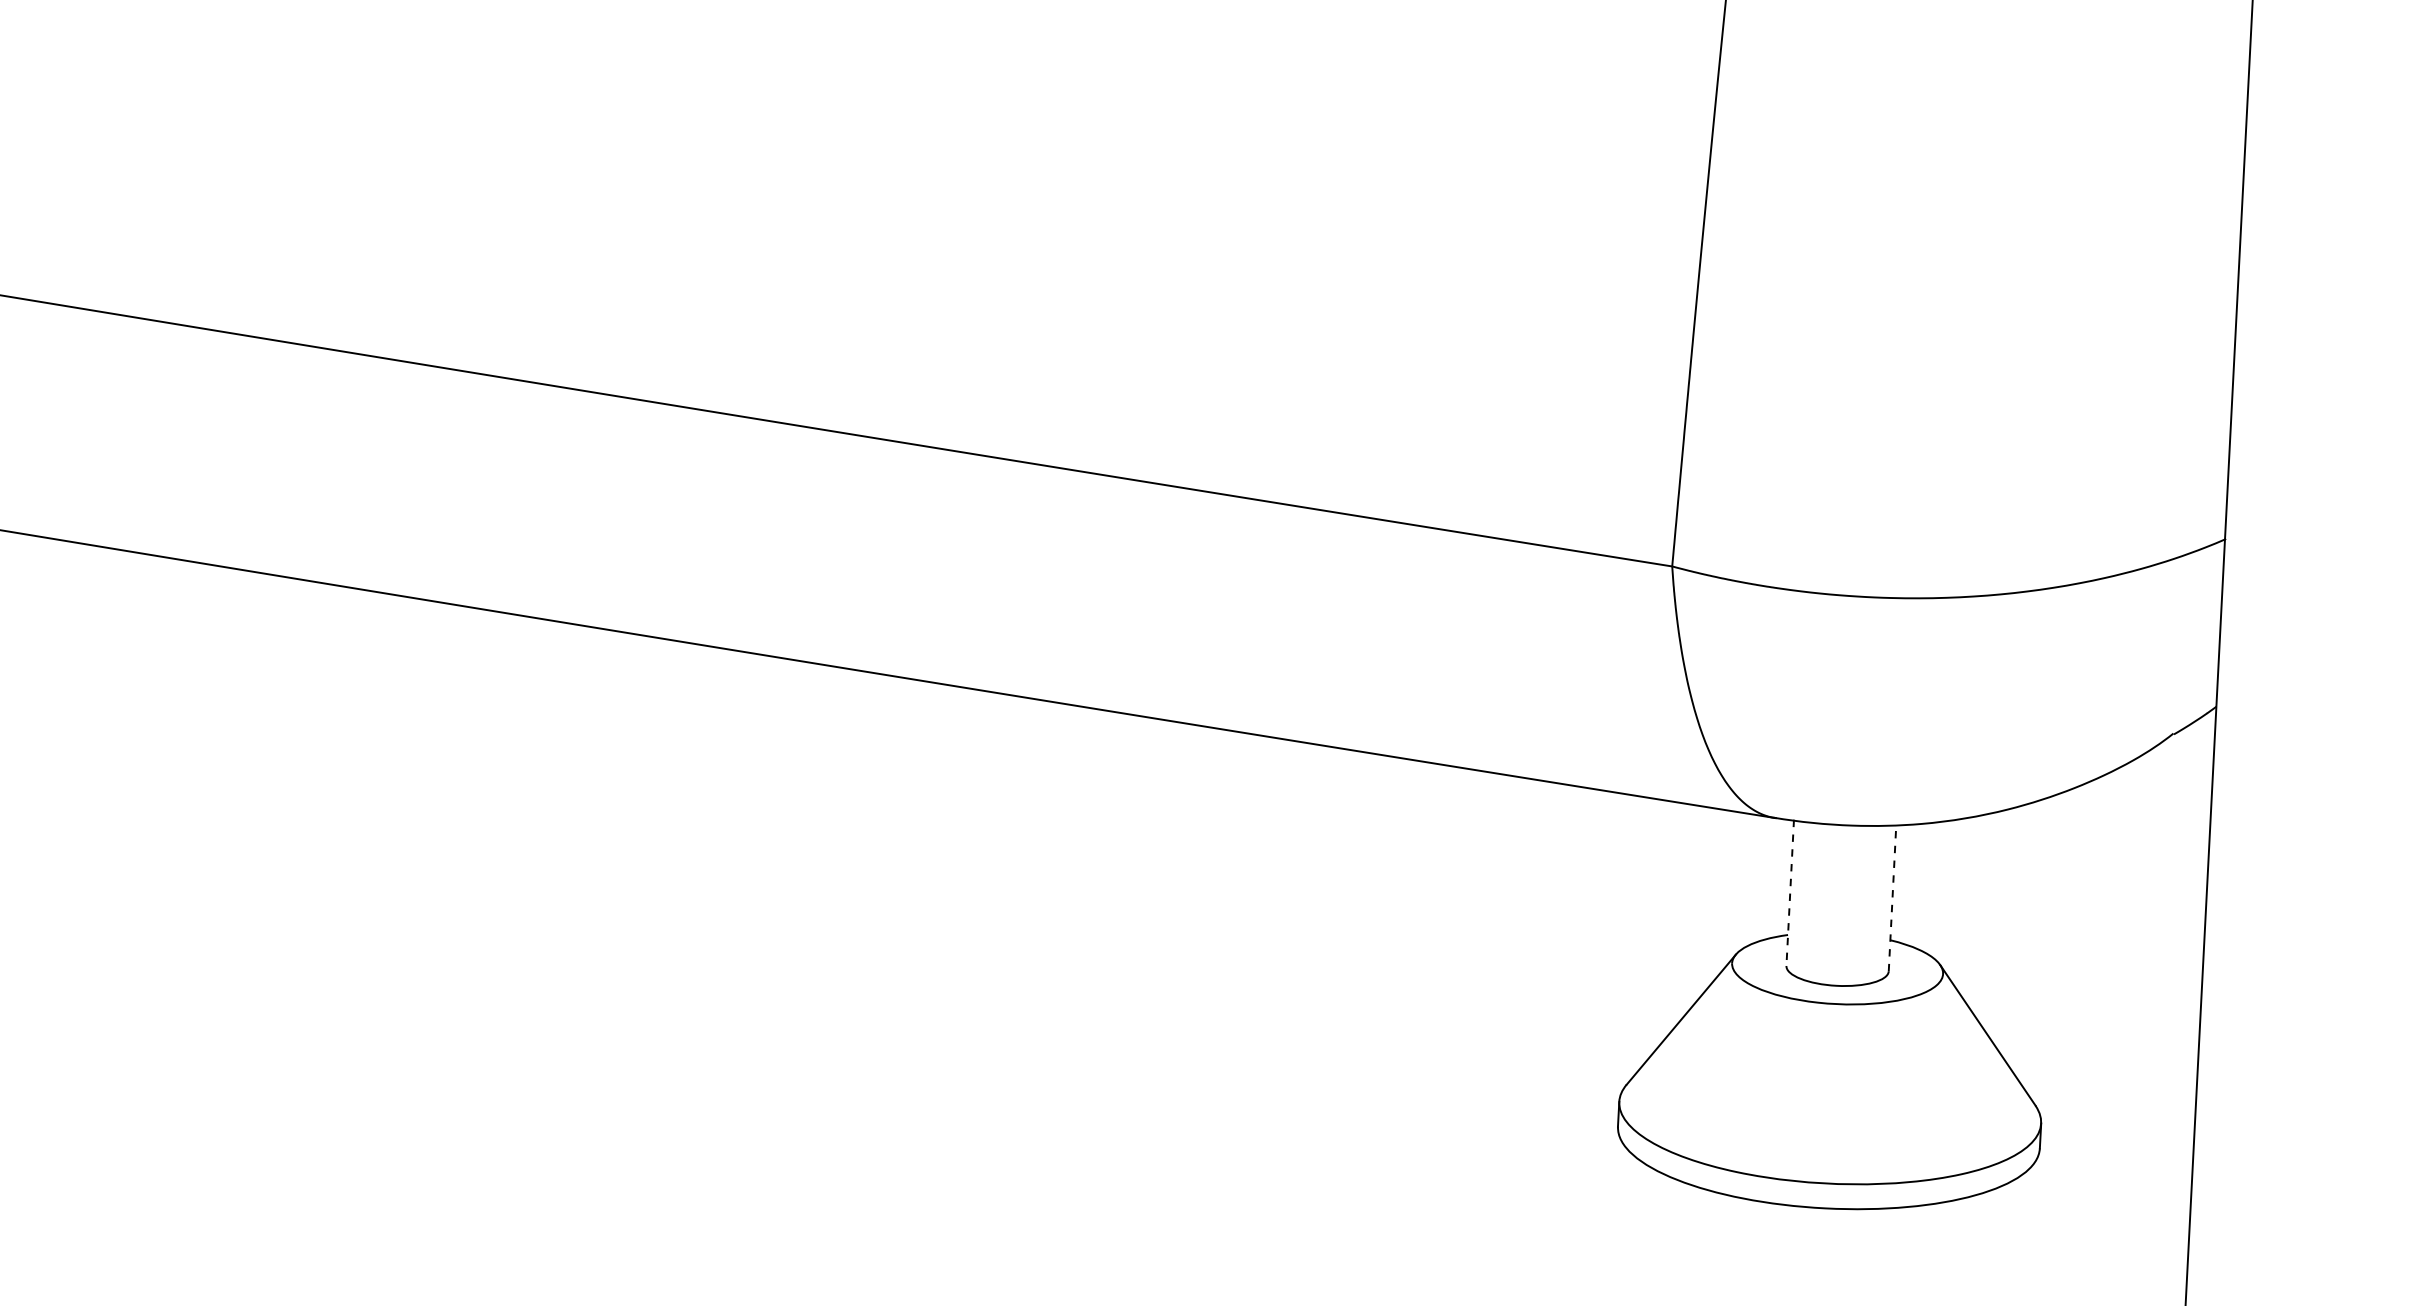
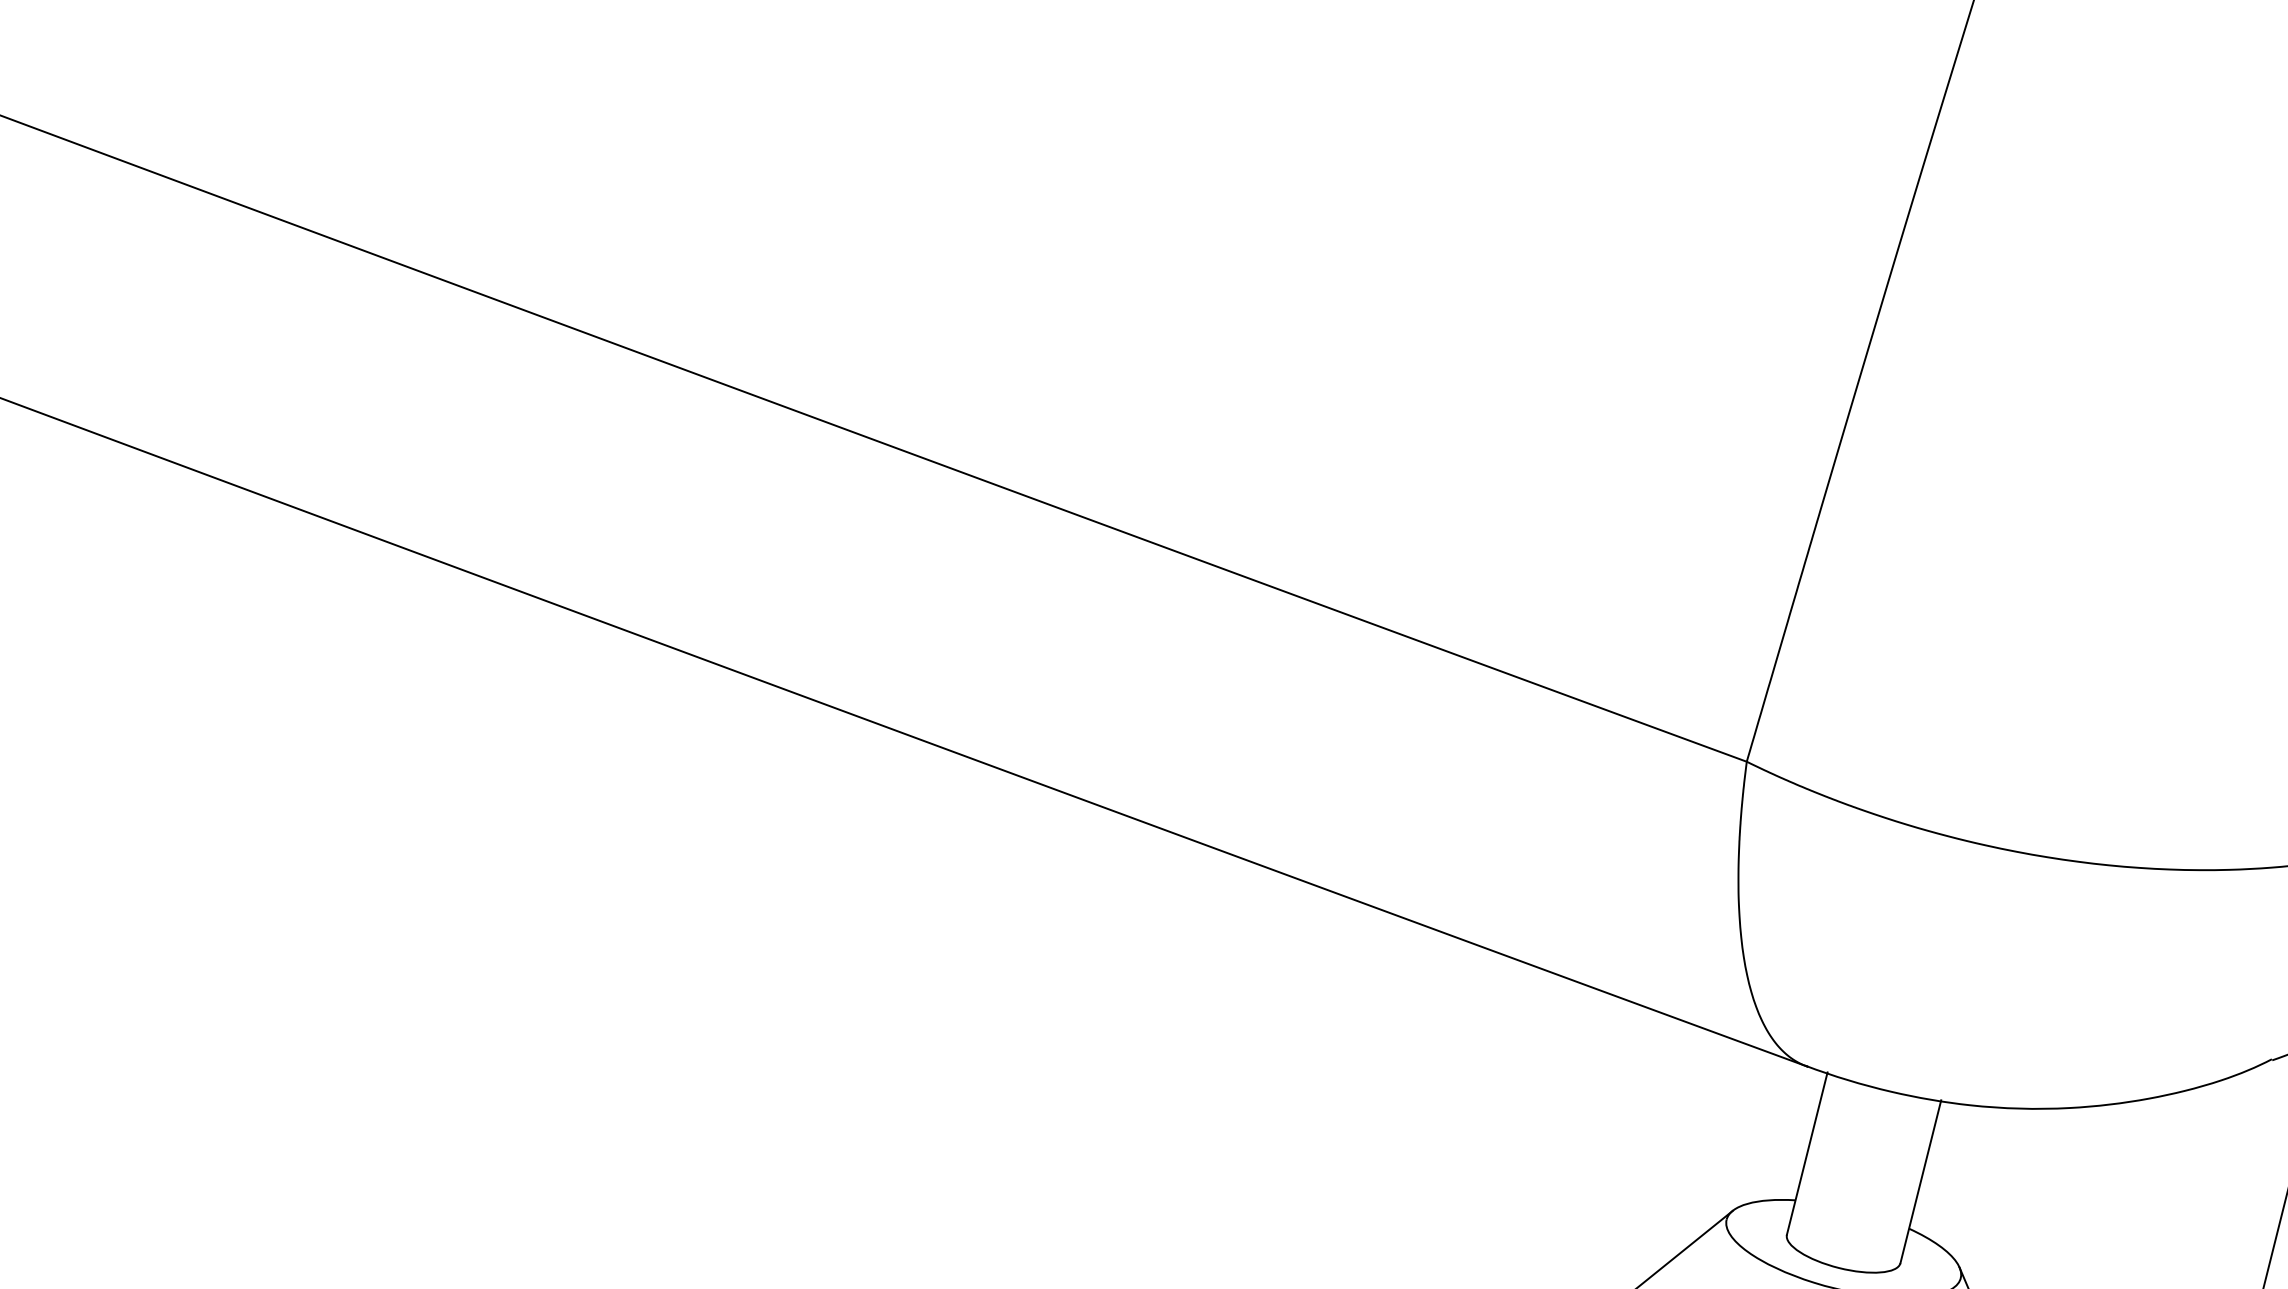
line: (1790, 893) -> (1807, 1154), dashed -> solid
line: (1892, 897) -> (1920, 1181), dashed -> solid

